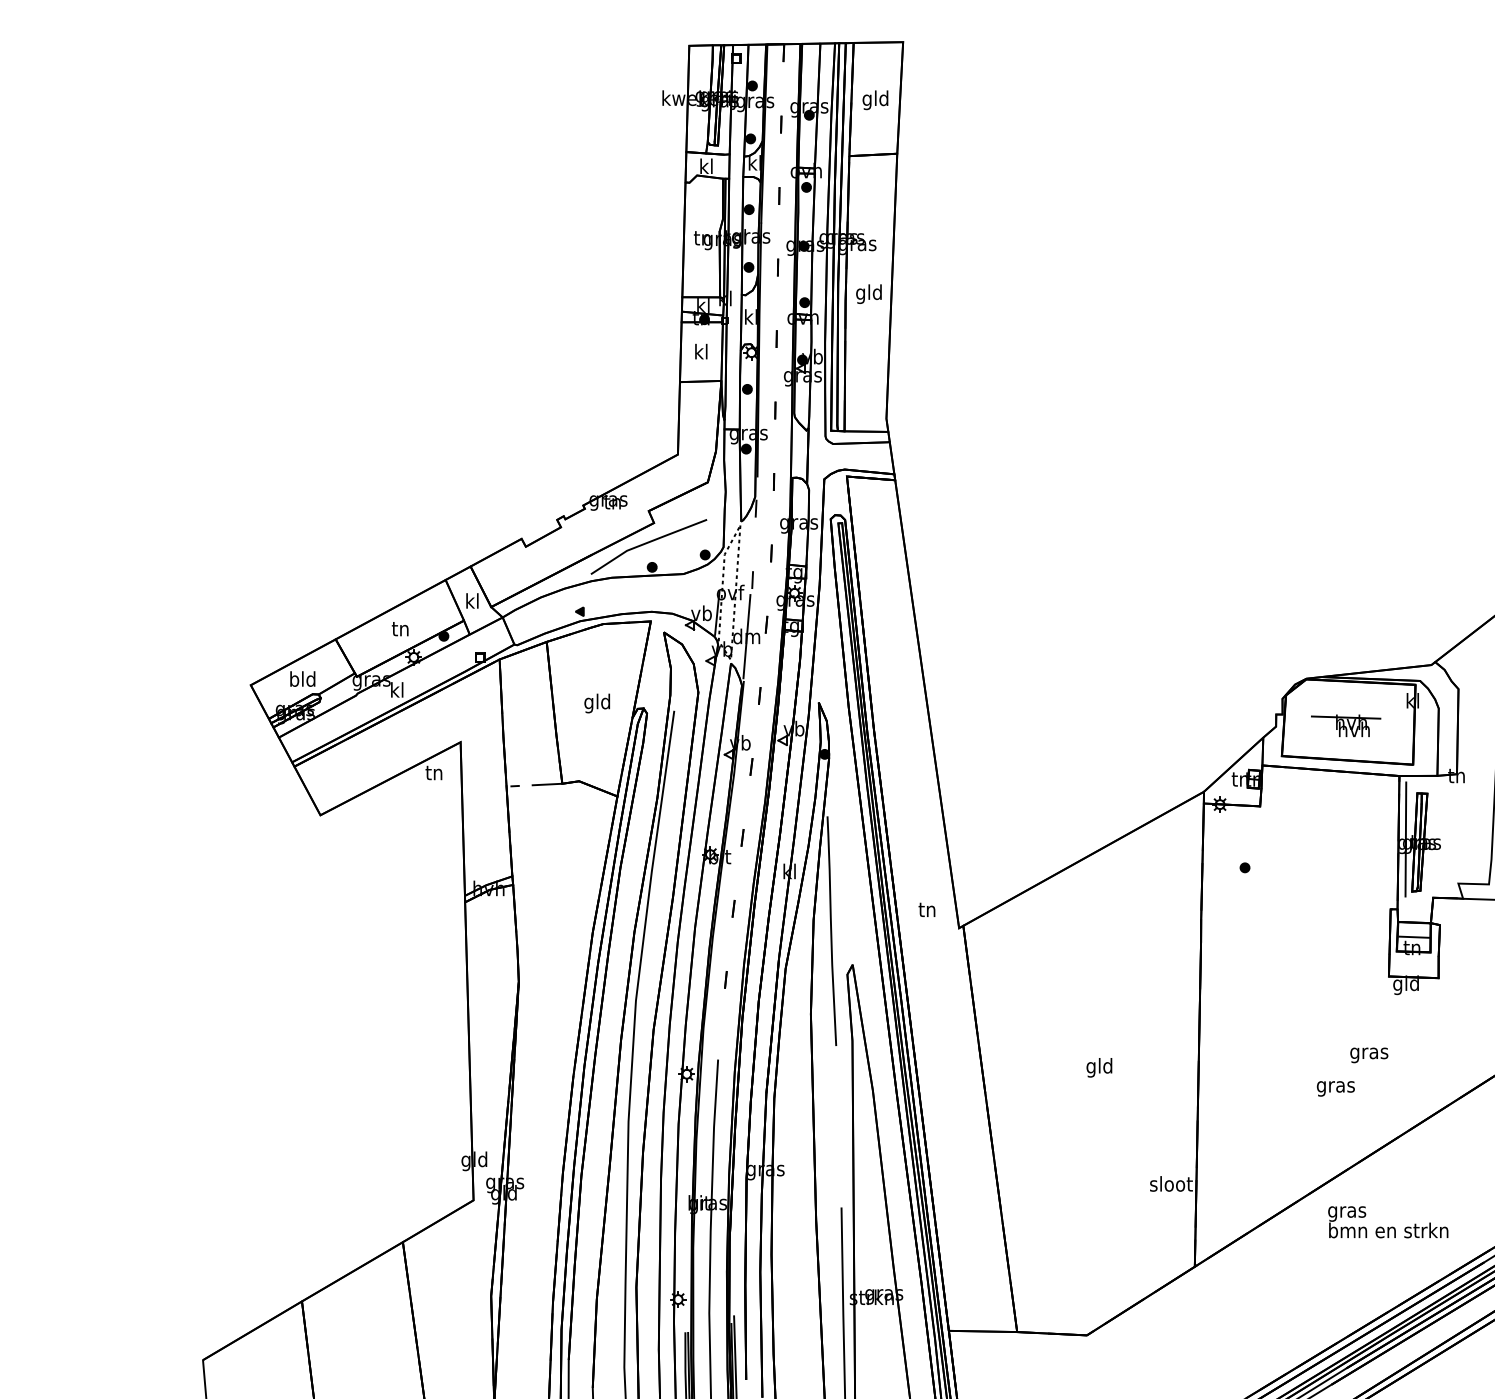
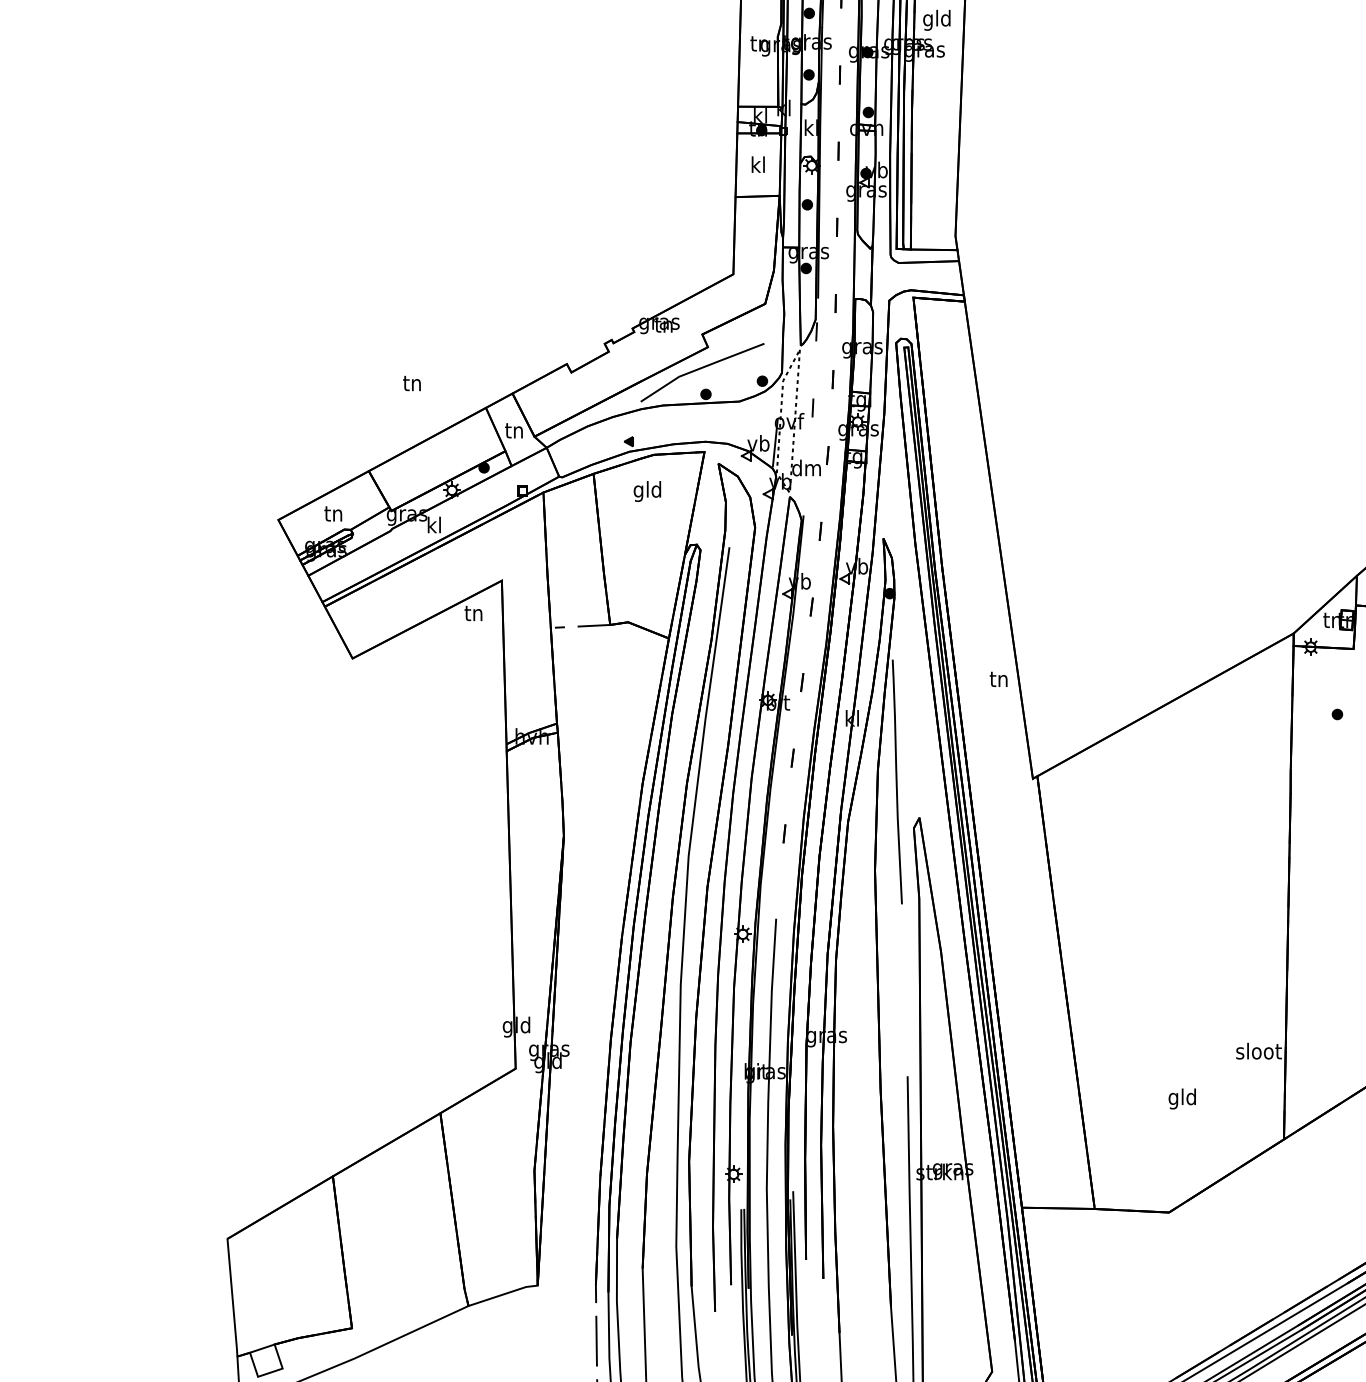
text: (868, 293) -> (936, 19), moved
text: (471, 600) -> (513, 429), kl -> tn
text: (399, 629) -> (411, 383), moved
line: (746, 636) -> (806, 468), removed
text: (302, 678) -> (333, 512), bld -> tn
text: (596, 703) -> (646, 491), moved
text: (926, 909) -> (998, 678), moved
text: (1099, 1067) -> (1182, 1098), moved

